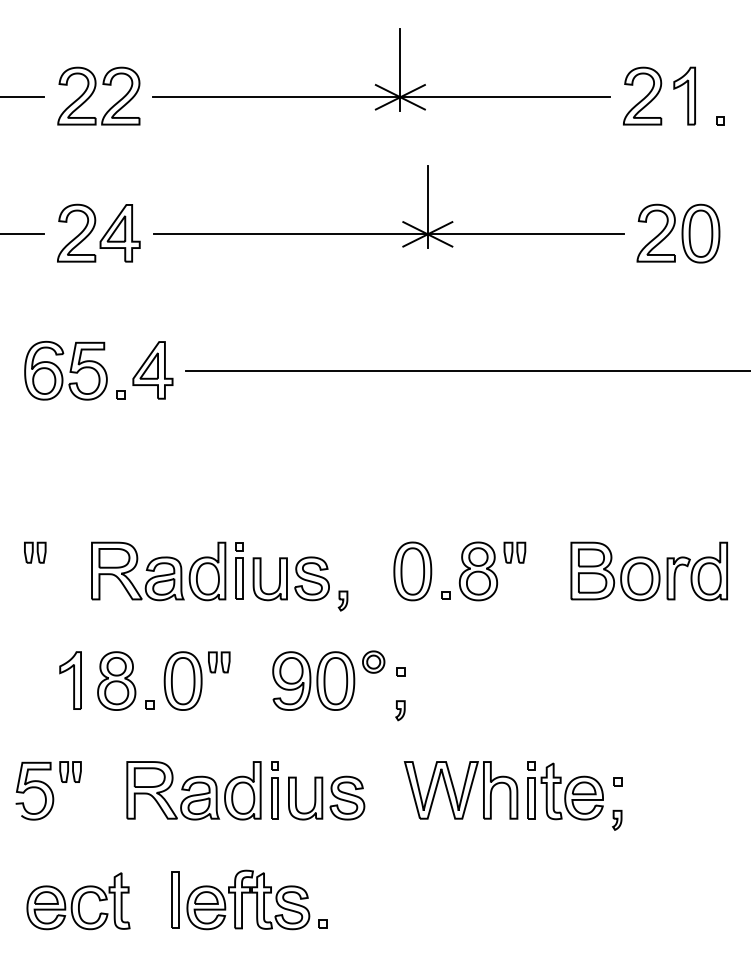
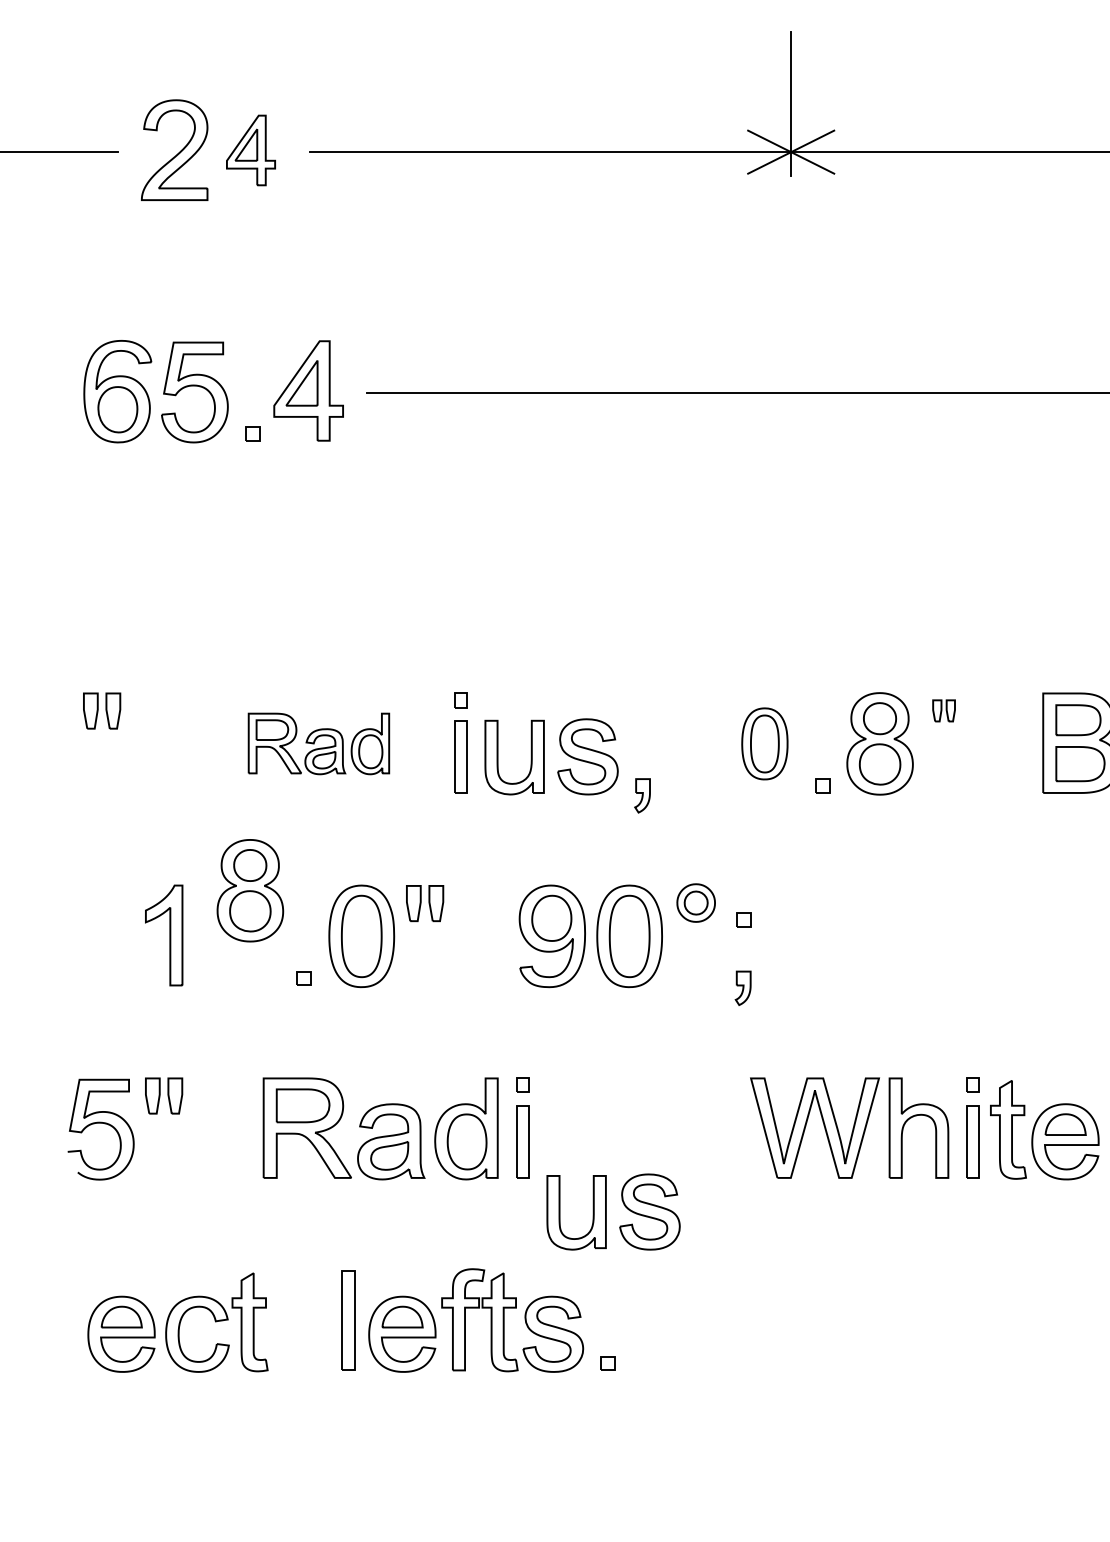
part: (119, 233) -> (249, 150), size x0.7
part: (514, 552) -> (943, 710), size x0.6
part: (158, 571) -> (318, 743), size x0.6
part: (412, 571) -> (764, 743), size x0.7
part: (116, 680) -> (249, 889), moved
part: (326, 797) -> (613, 1210), moved

